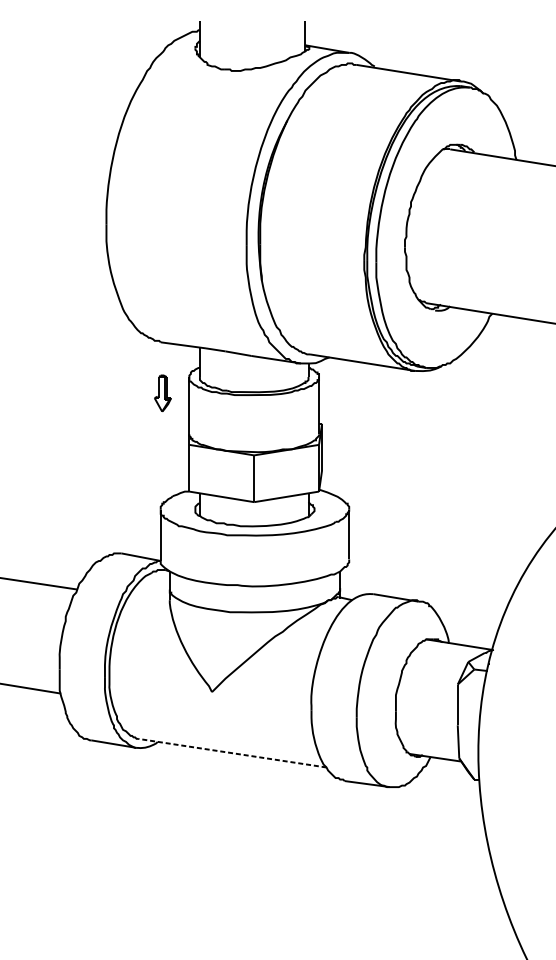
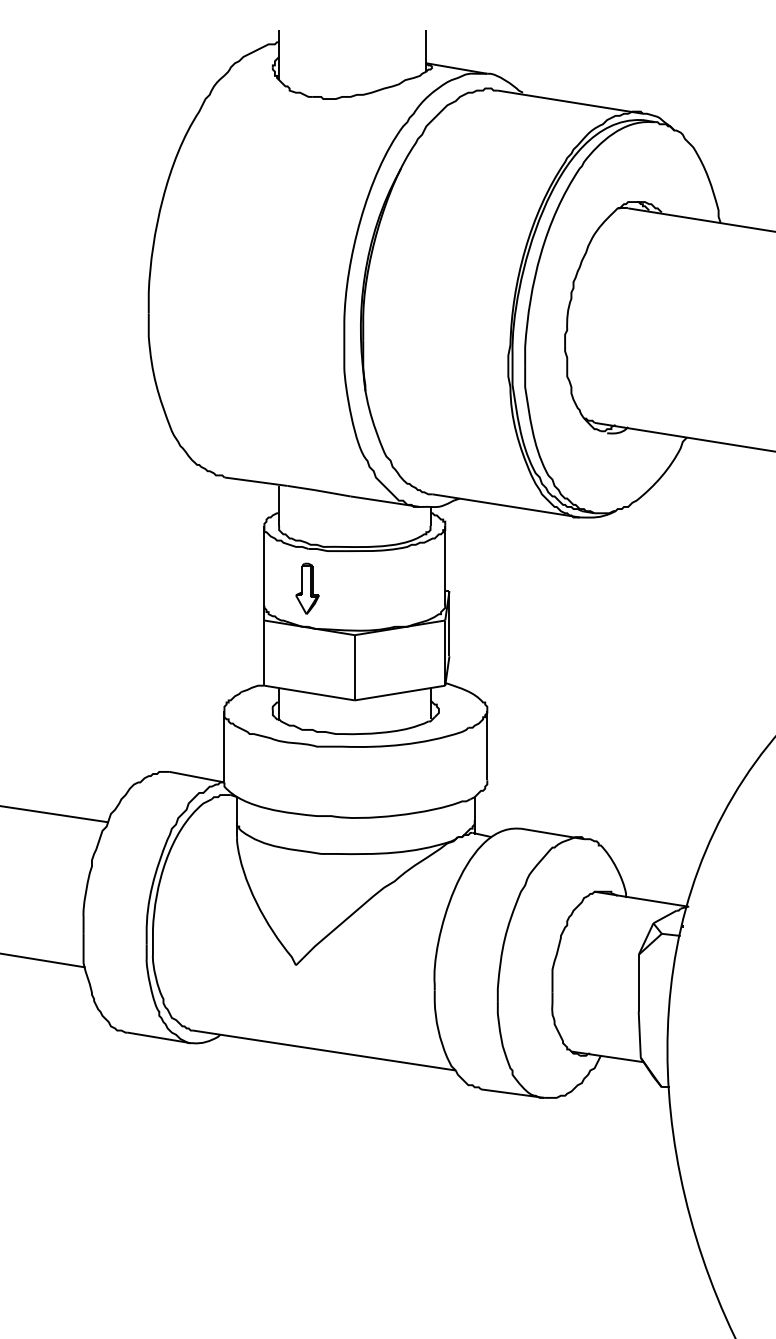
part: (162, 393) -> (307, 588), moved
line: (232, 753) -> (324, 1050), dashed -> solid

